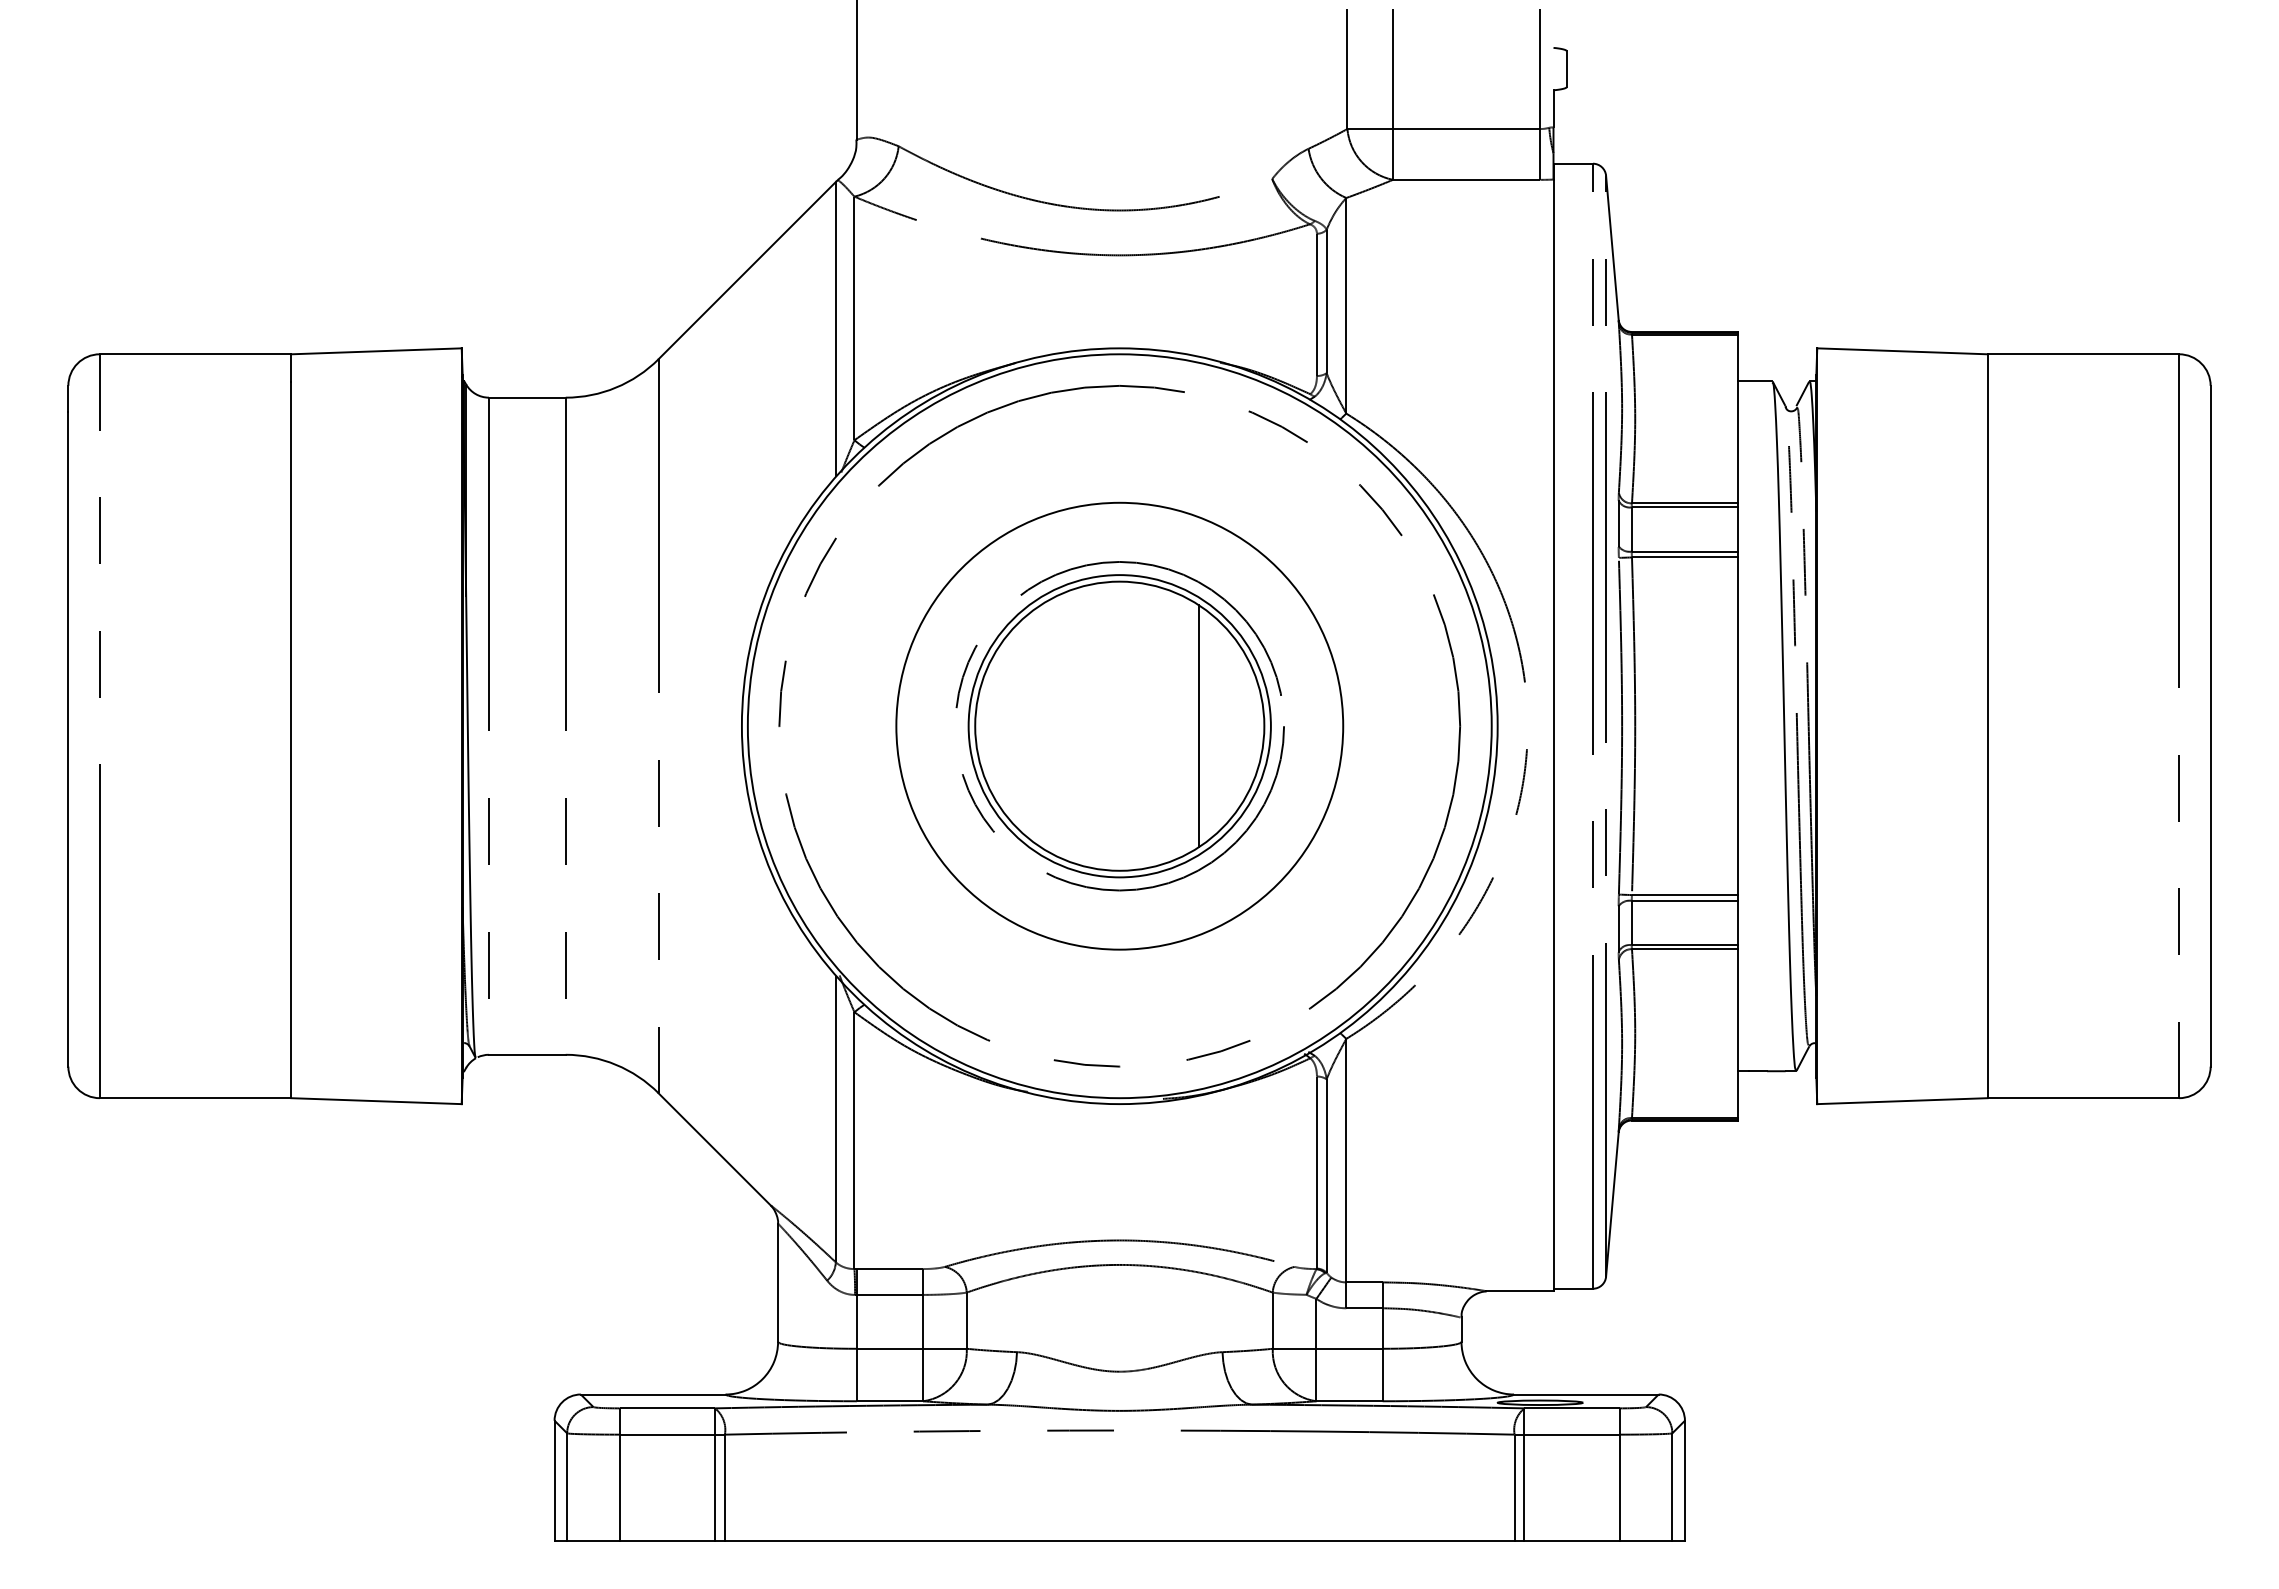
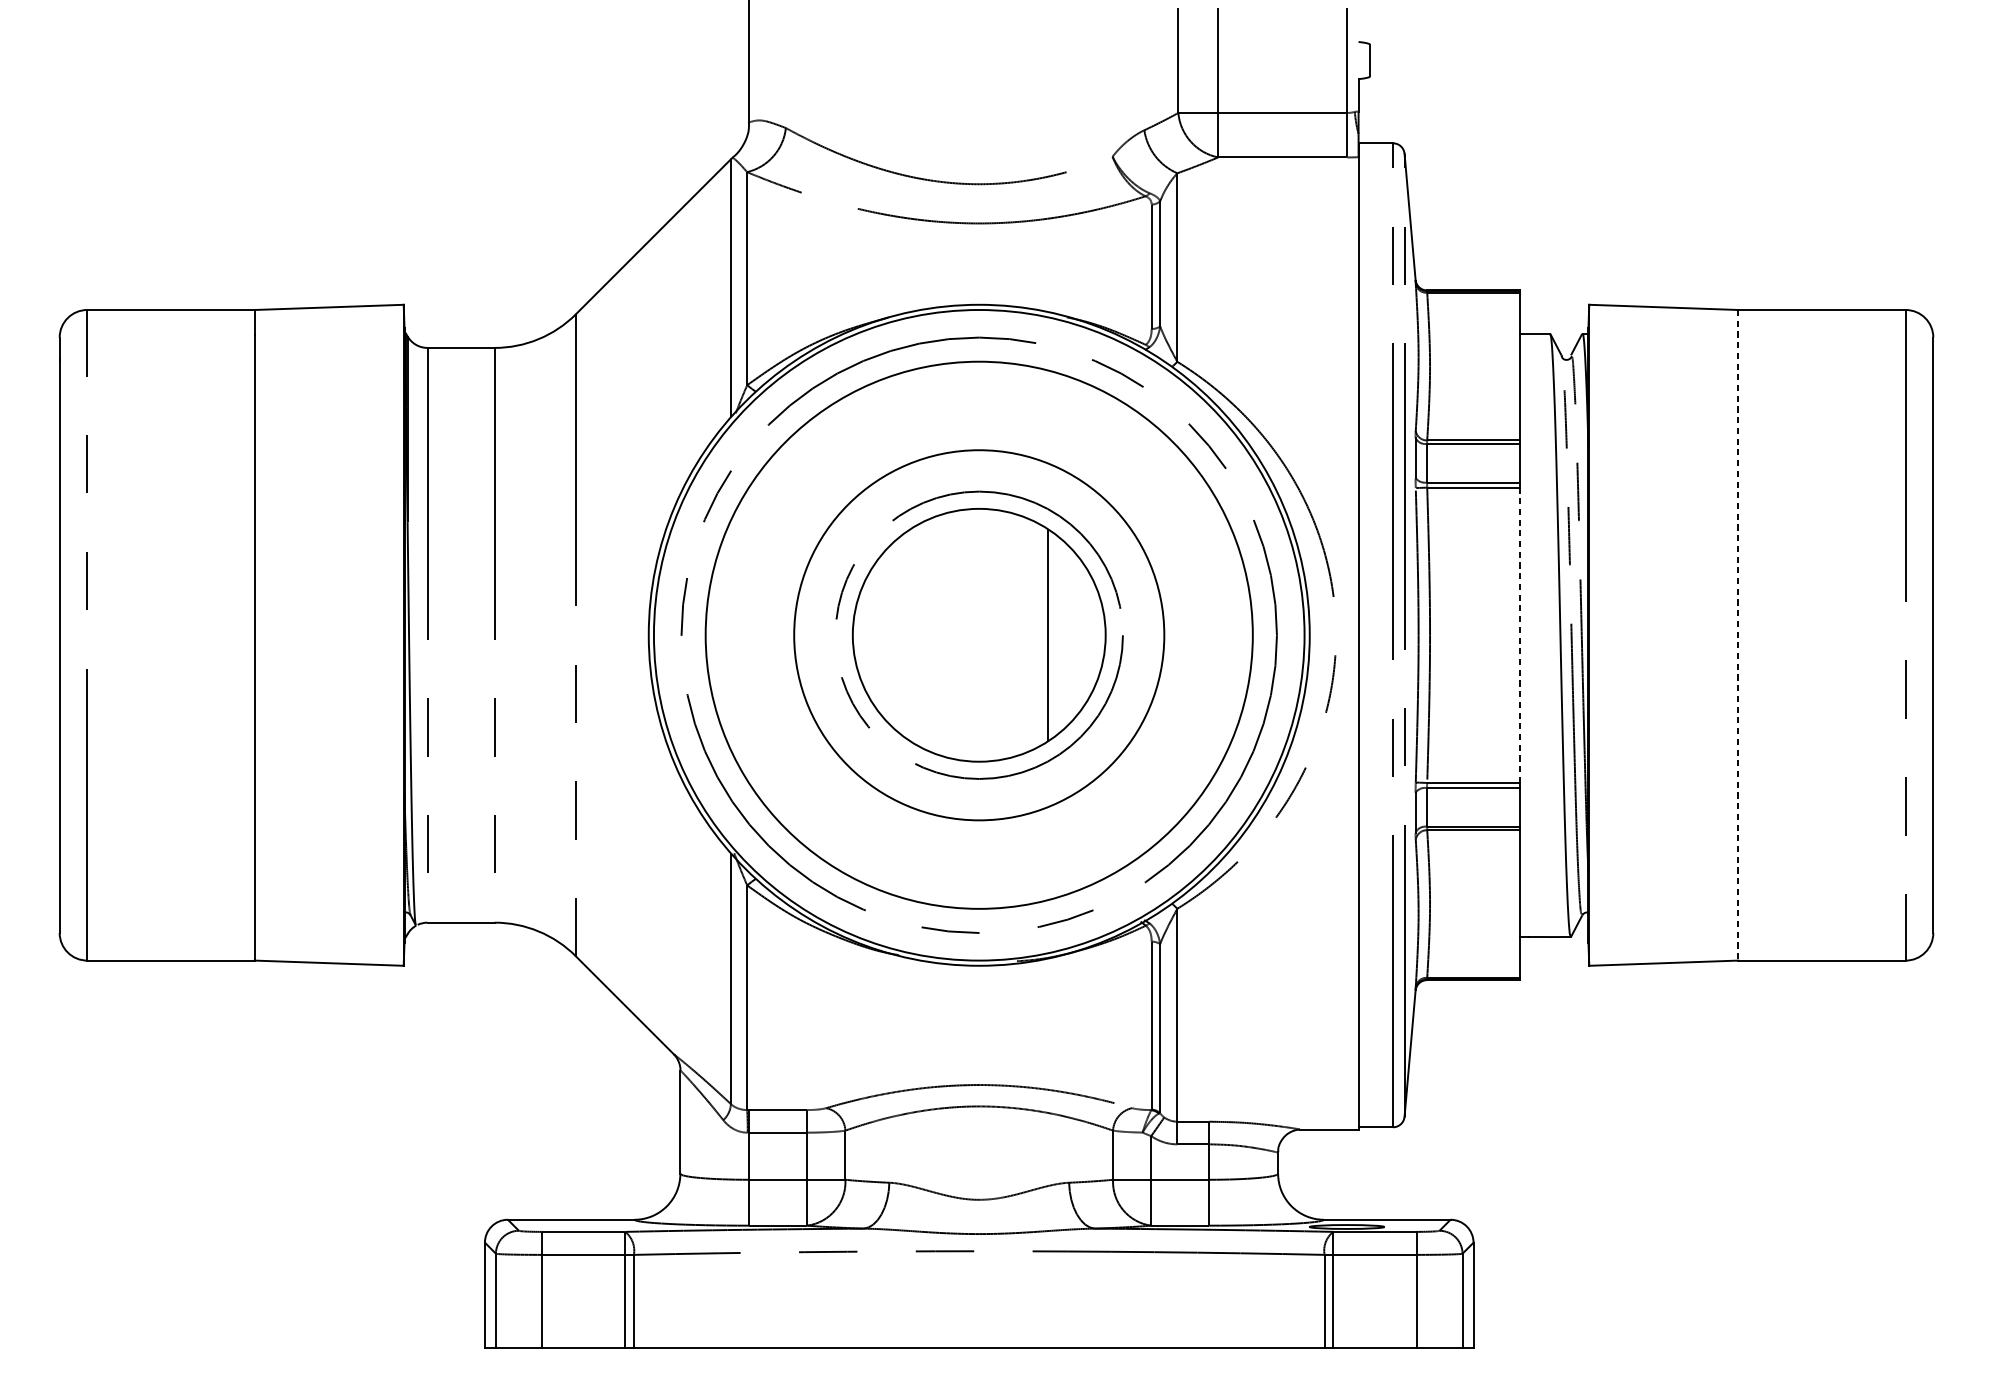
circle: (1119, 725) -> (979, 634), size x1.4
circle: (1119, 726) -> (979, 635), size x1.4
line: (1737, 726) -> (1519, 635), solid -> dashed
line: (1987, 726) -> (1738, 635), solid -> dashed

